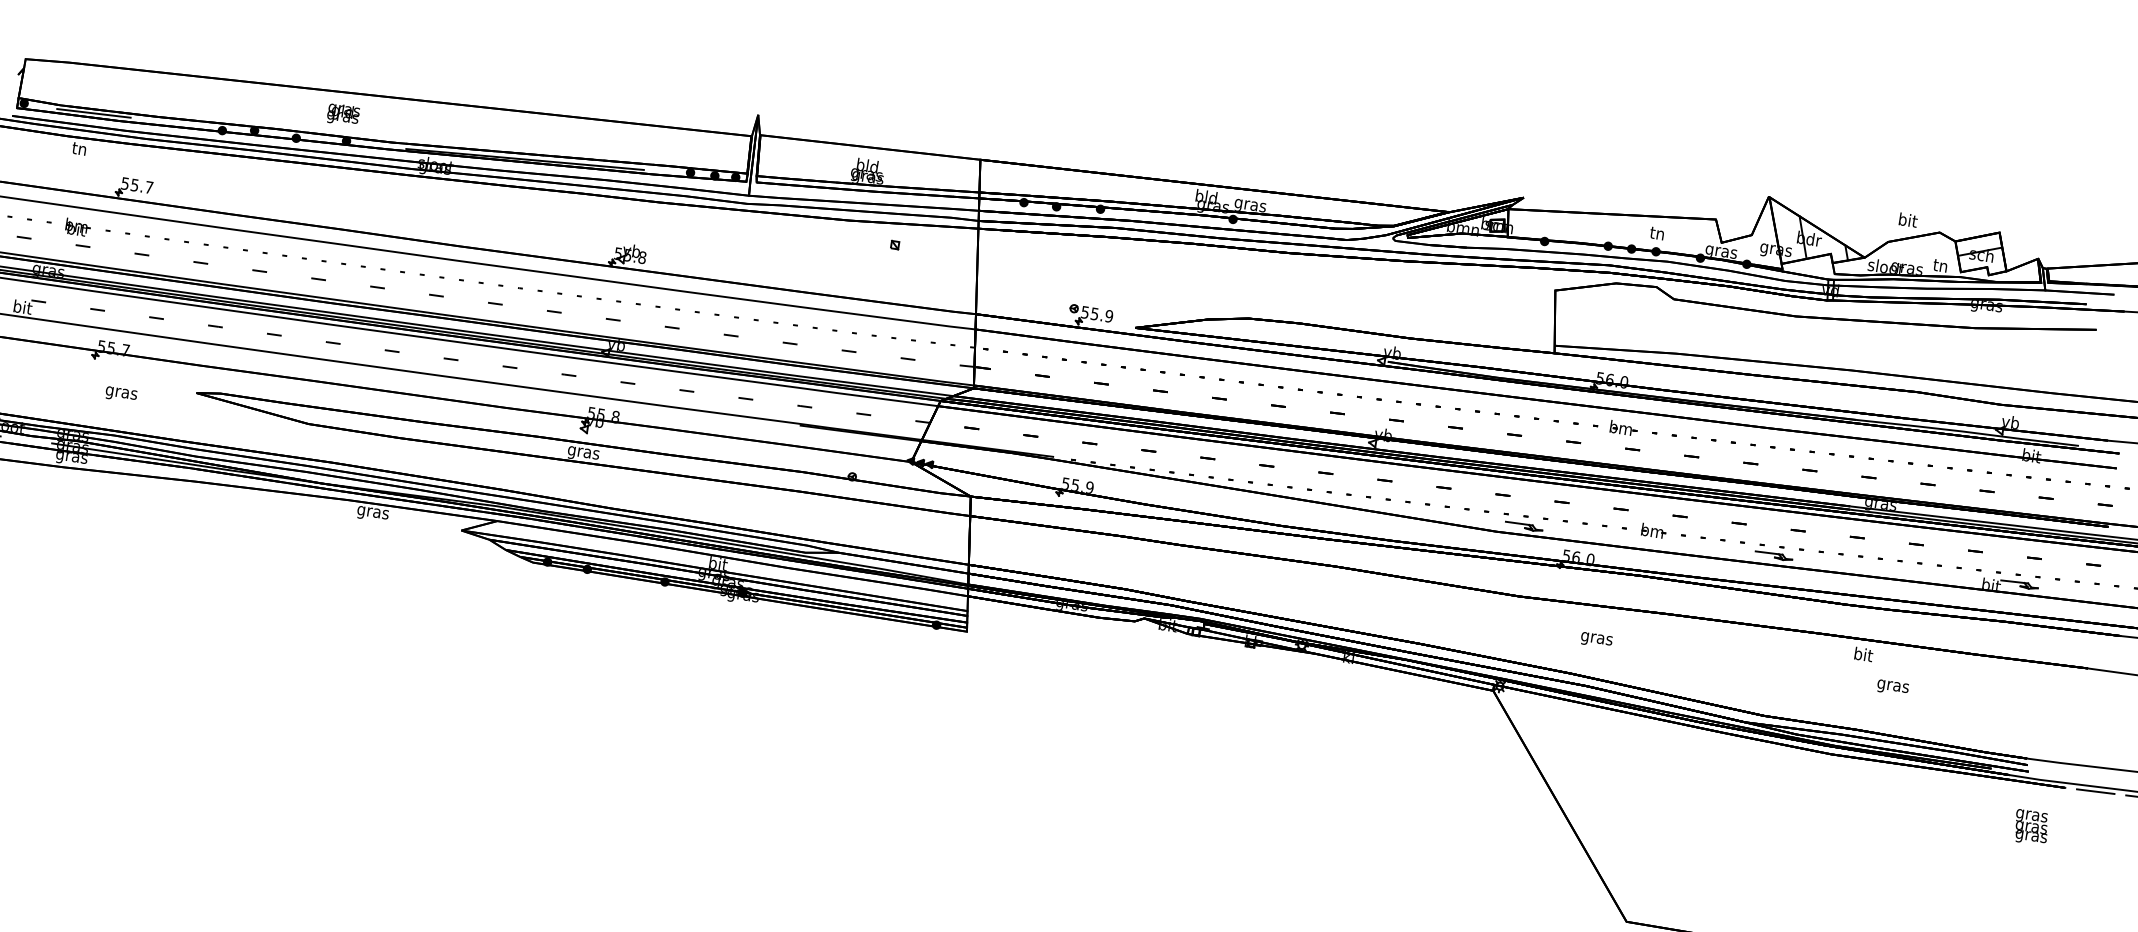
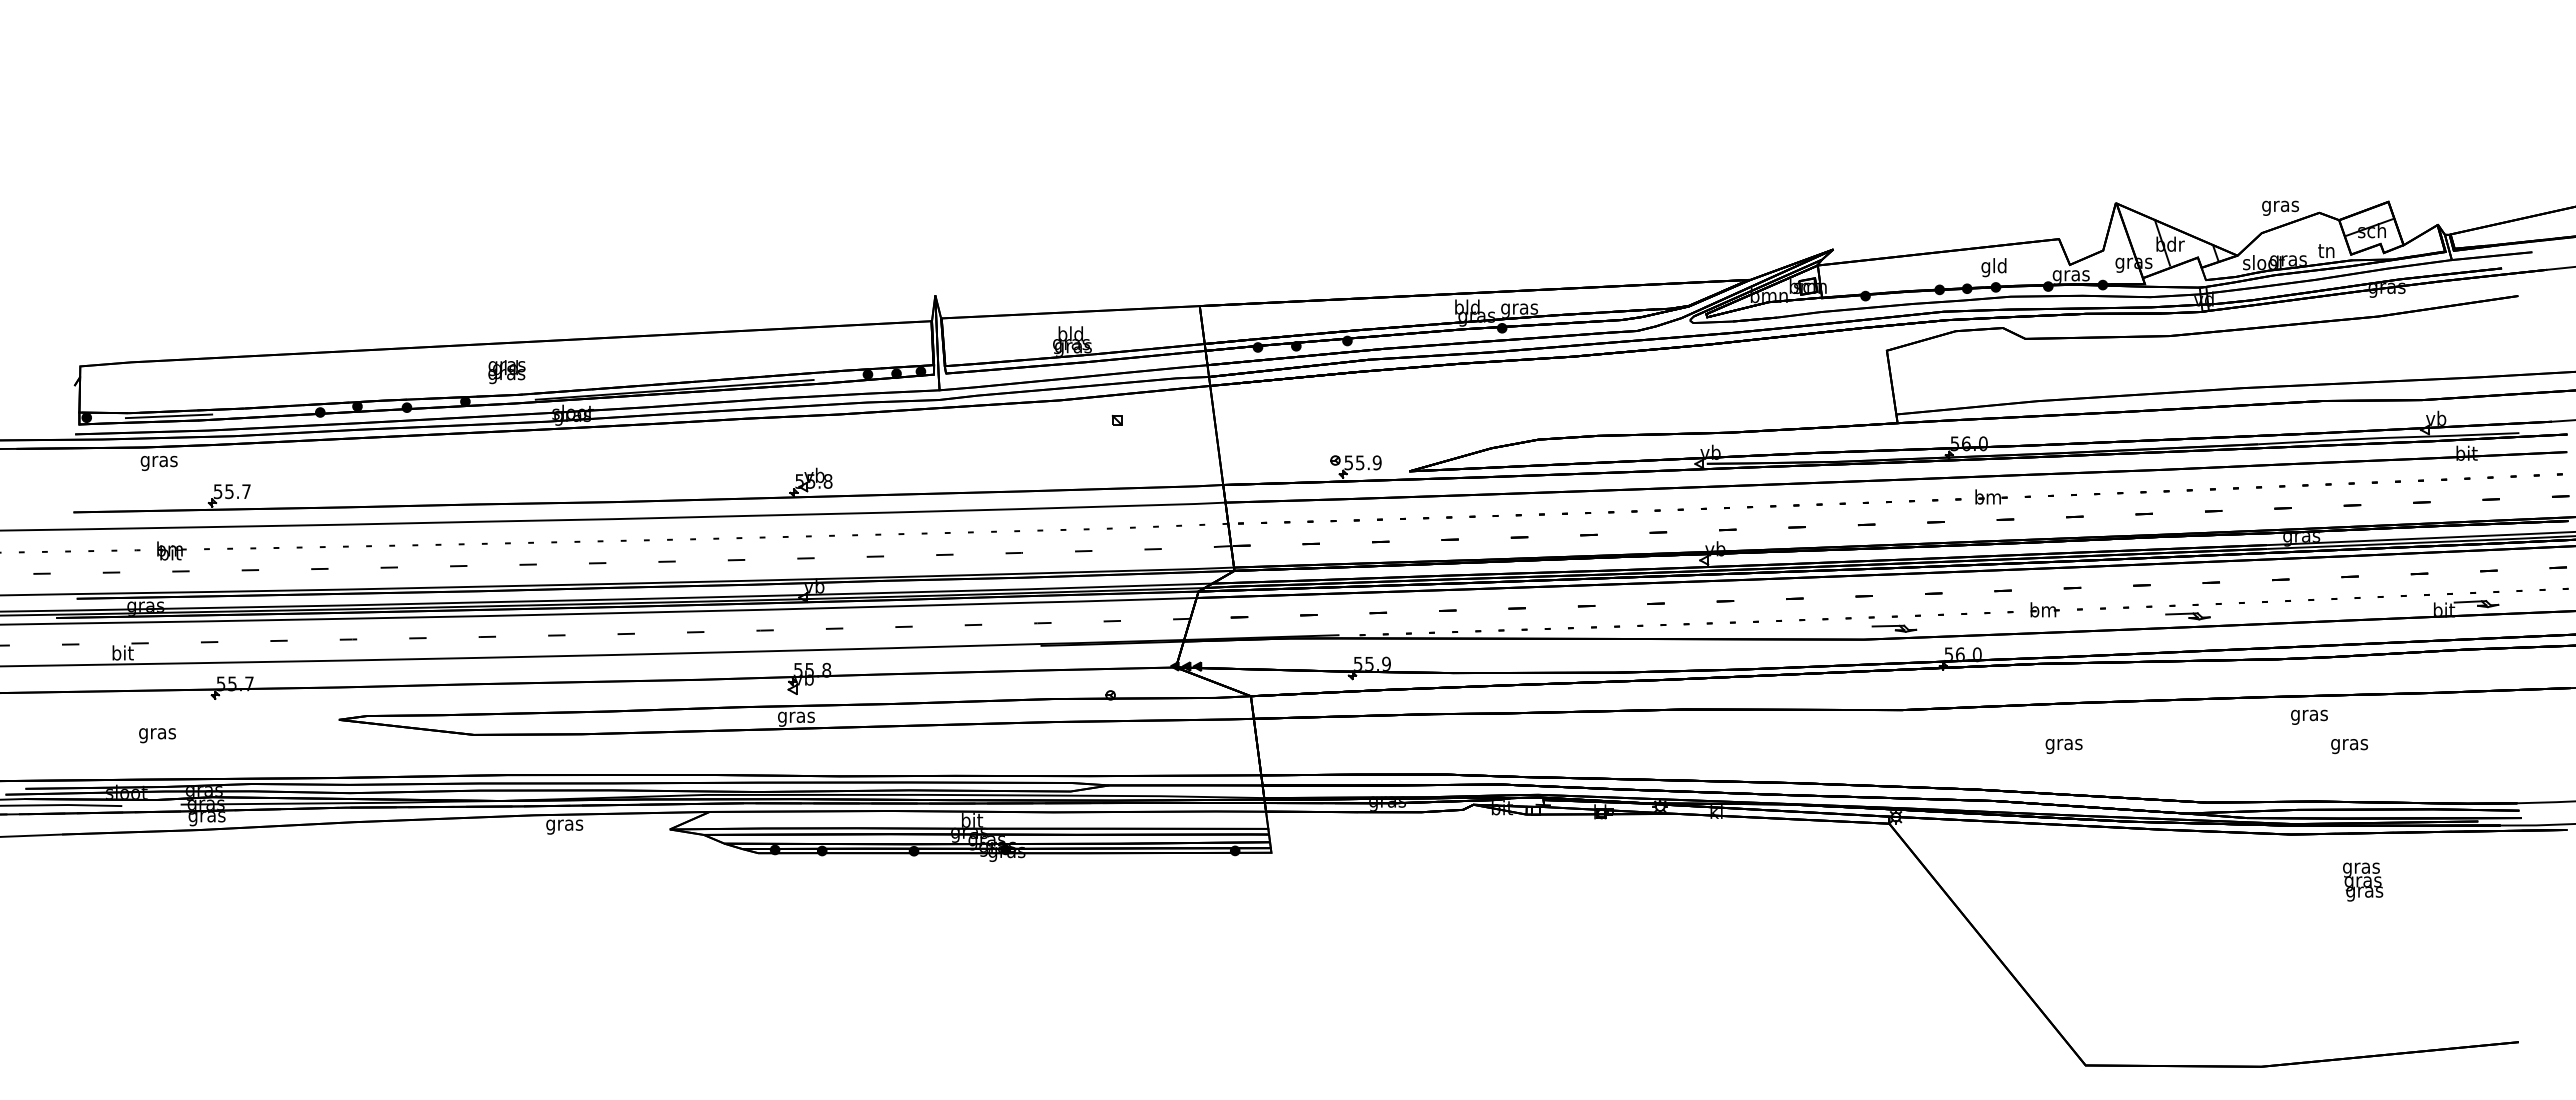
text: (342, 115) -> (506, 372), moved
text: (78, 150) -> (158, 461), tn -> gras
text: (1907, 221) -> (2280, 205), bit -> gras
text: (1656, 234) -> (1993, 267), tn -> gld
text: (121, 394) -> (157, 735), moved
text: (1596, 639) -> (2063, 745), moved
text: (1863, 655) -> (2309, 714), bit -> gras
text: (2031, 827) -> (2363, 881), moved

